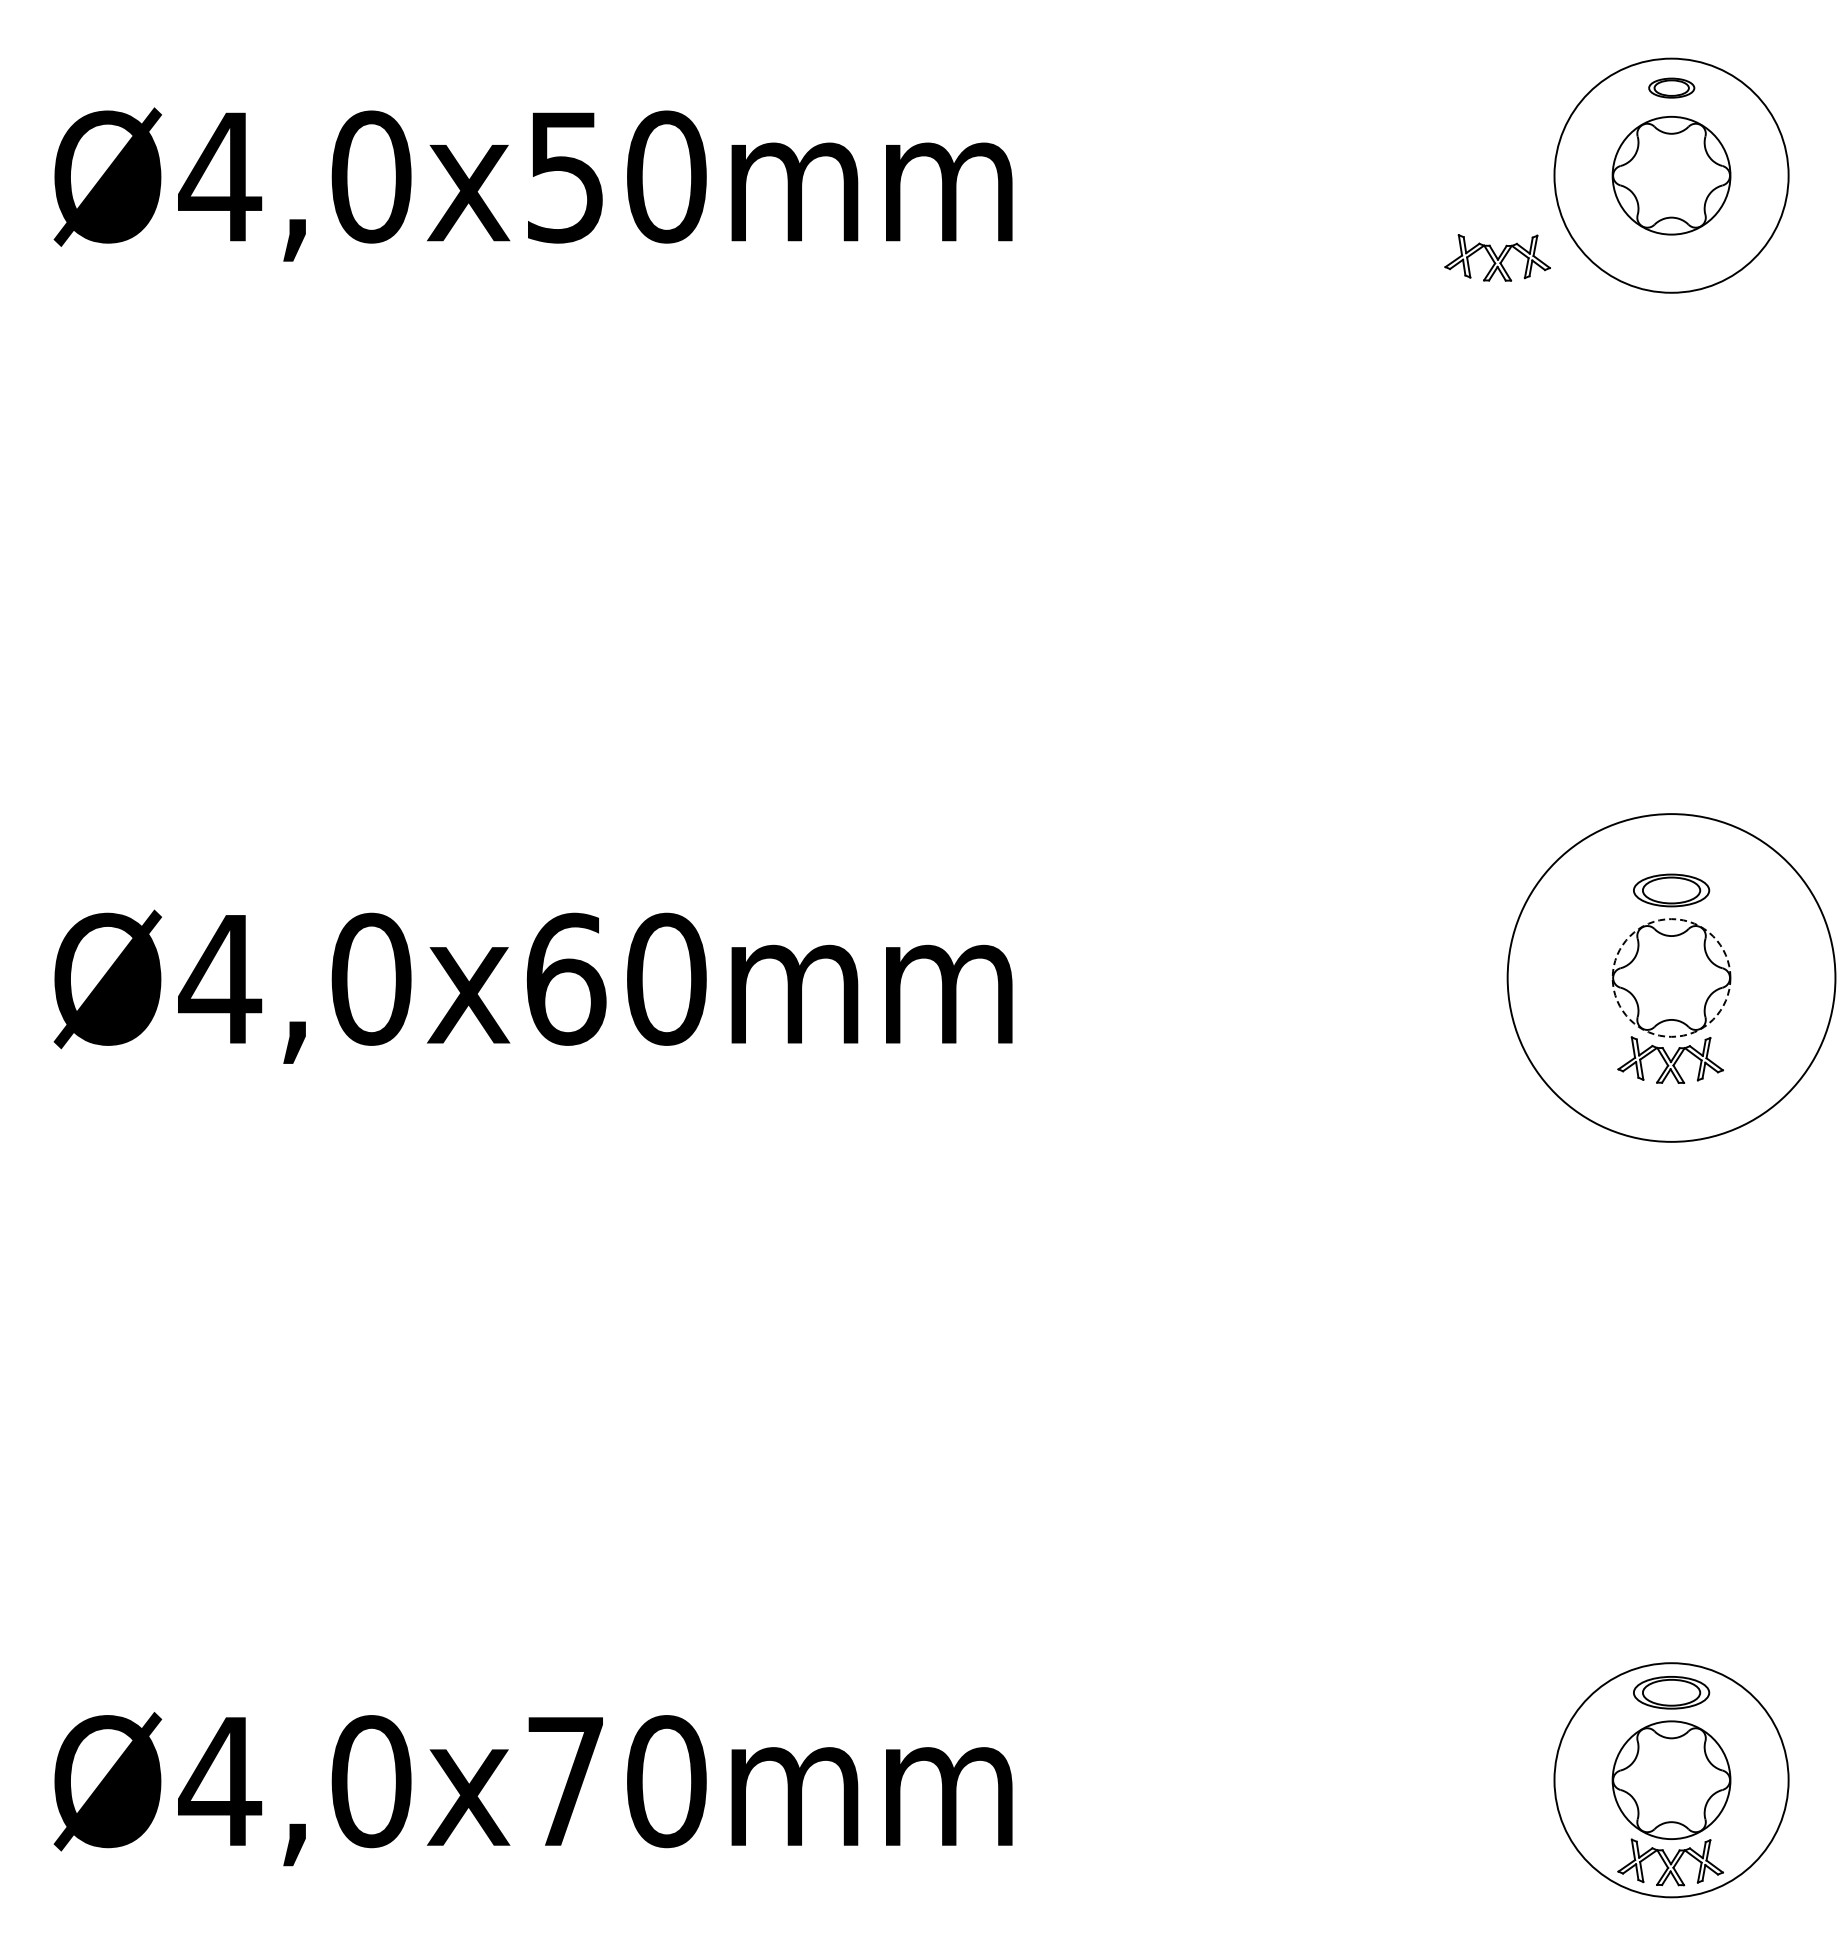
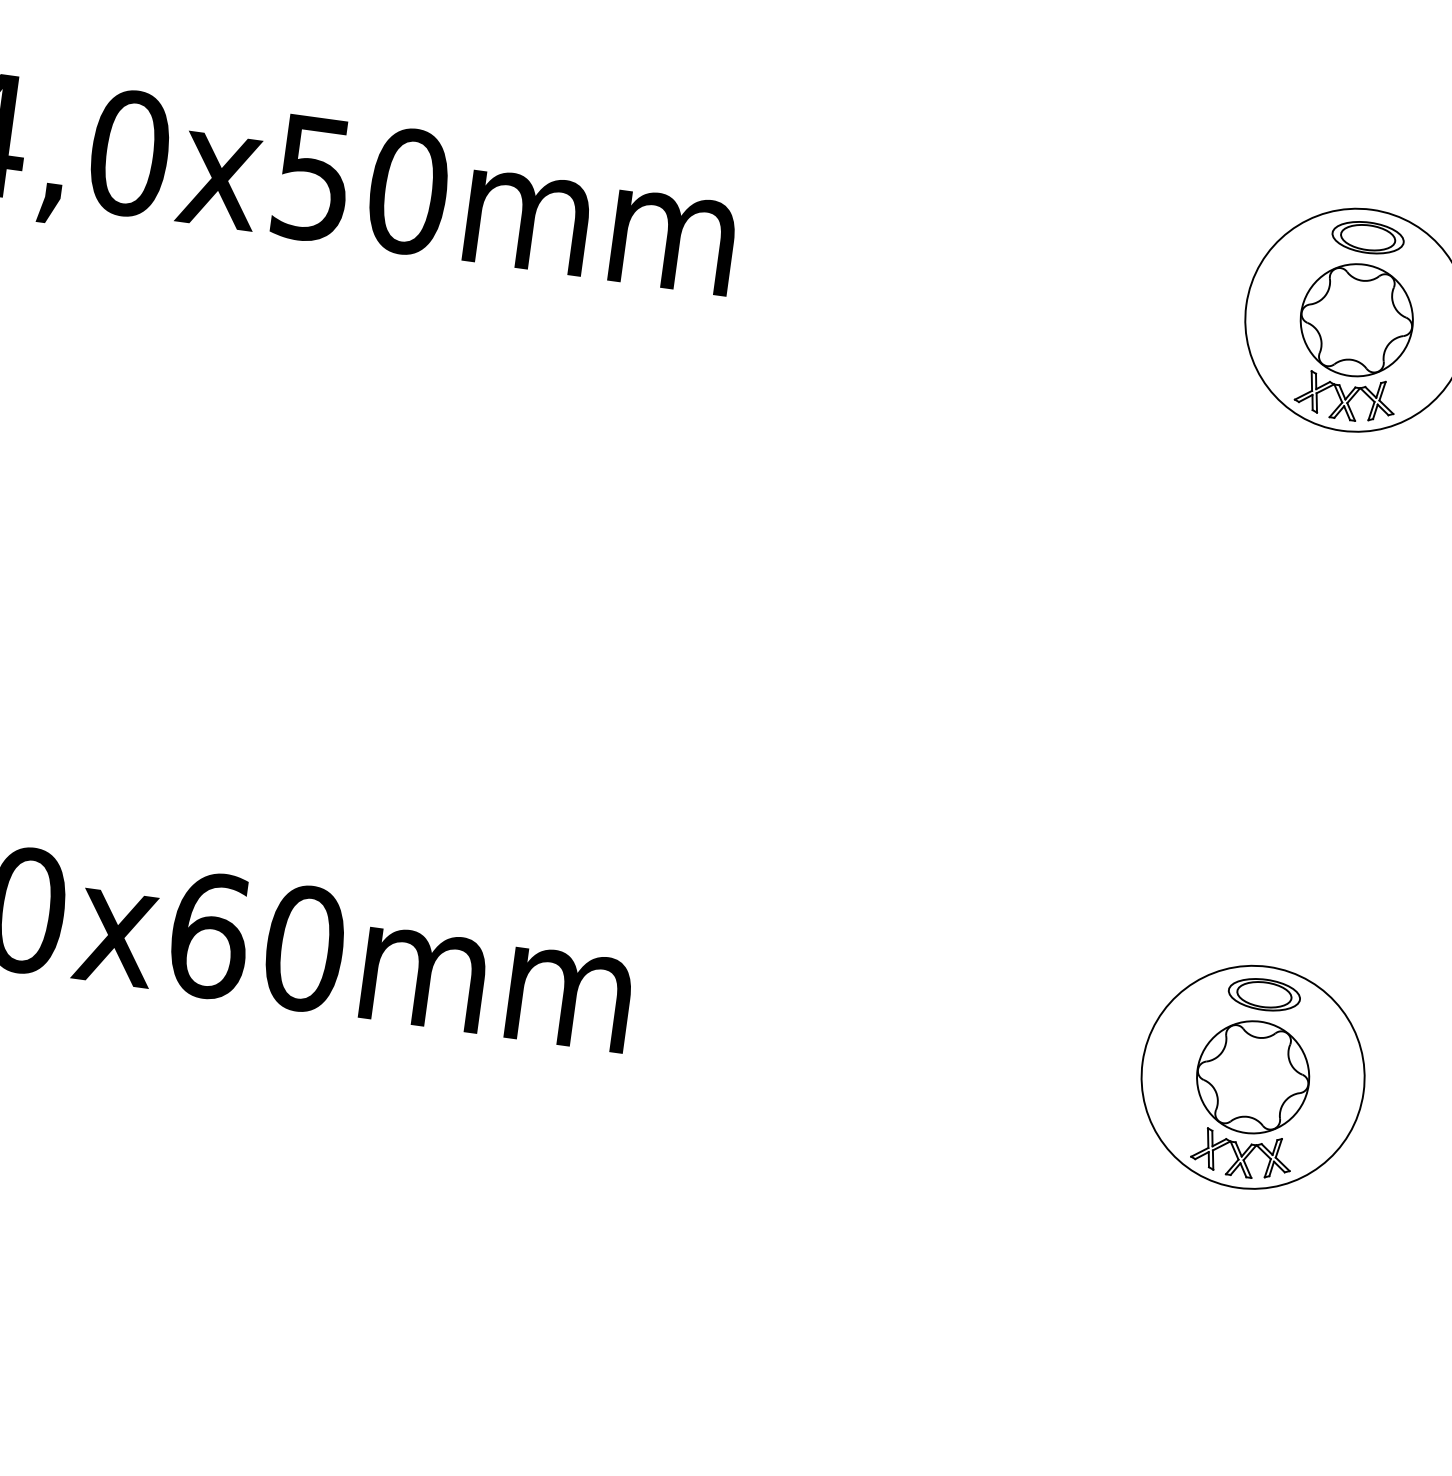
part: (1671, 87) -> (1368, 236), size x1.67
part: (1497, 257) -> (1345, 397), moved
circle: (1671, 977) -> (1253, 1076), dashed -> solid
circle: (1671, 977) -> (1253, 1076), size x0.71

